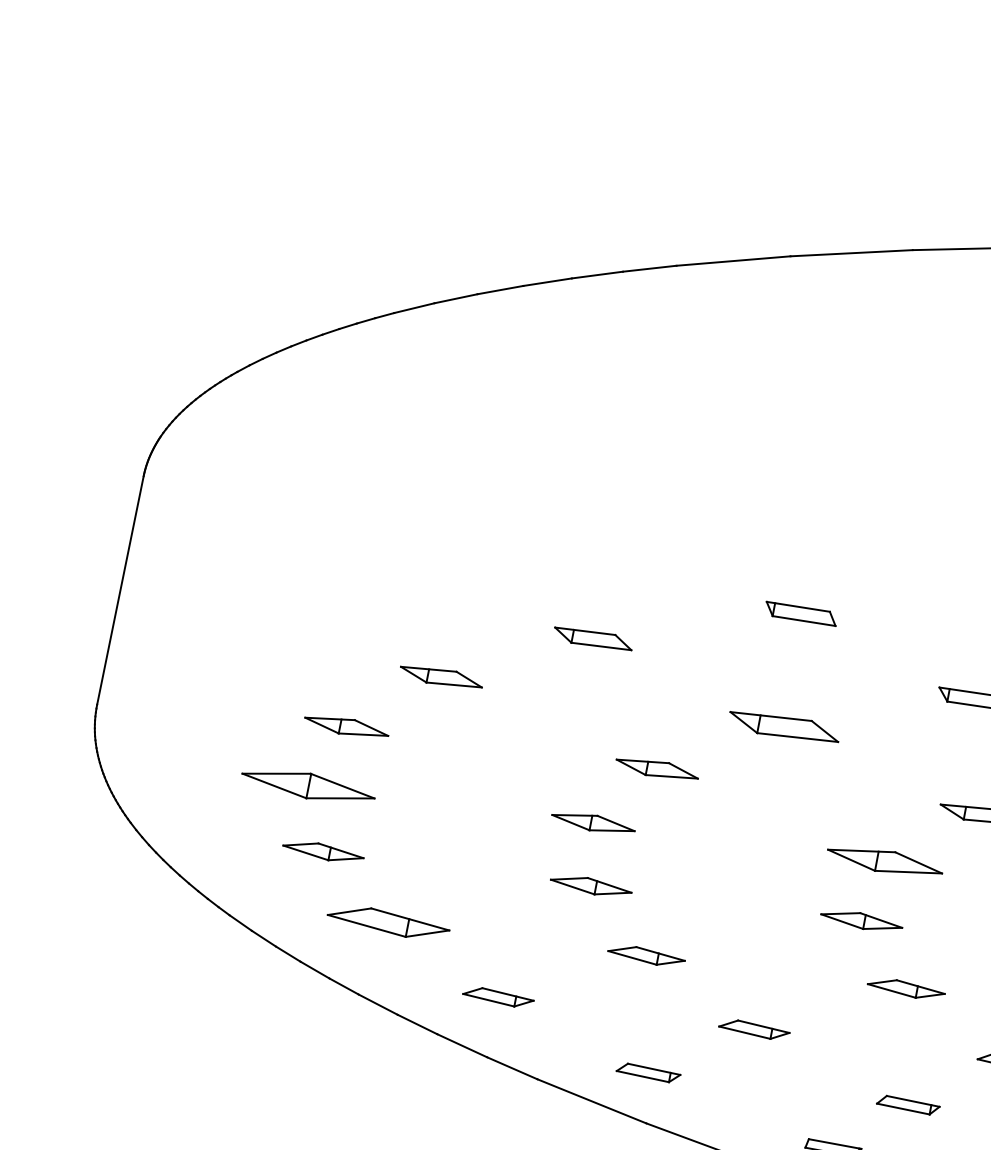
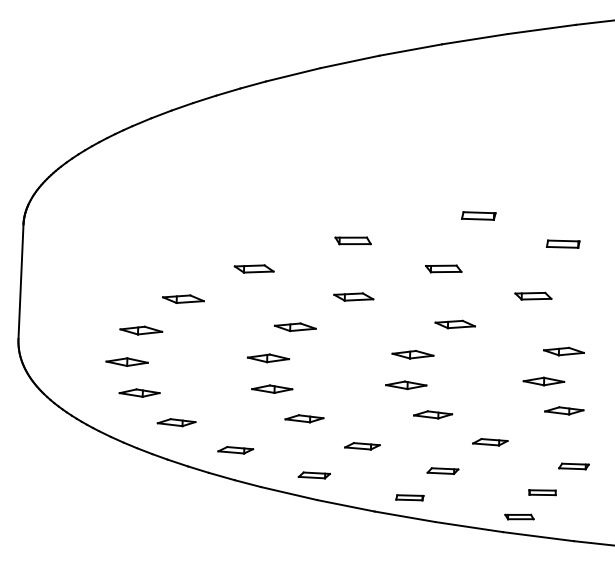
part: (784, 725) -> (353, 296), size x0.71
part: (307, 784) -> (126, 361), size x0.62
part: (884, 861) -> (412, 354), size x0.71
part: (388, 922) -> (176, 422), size x0.62

